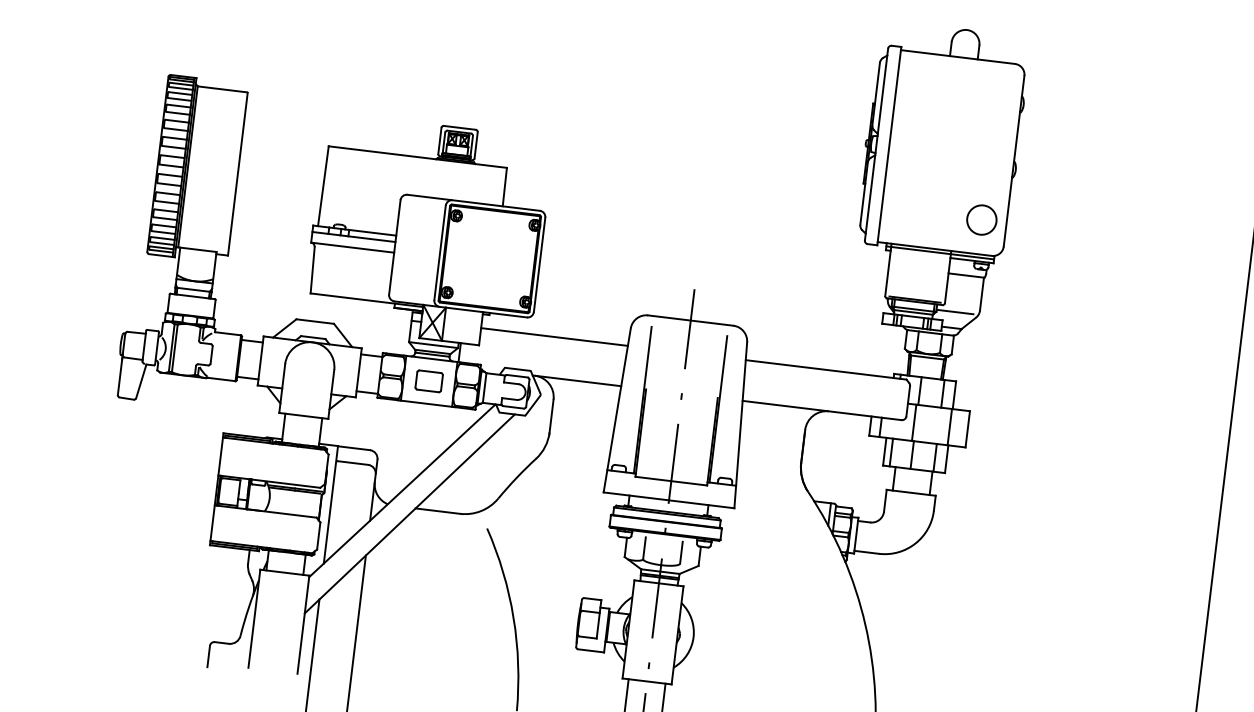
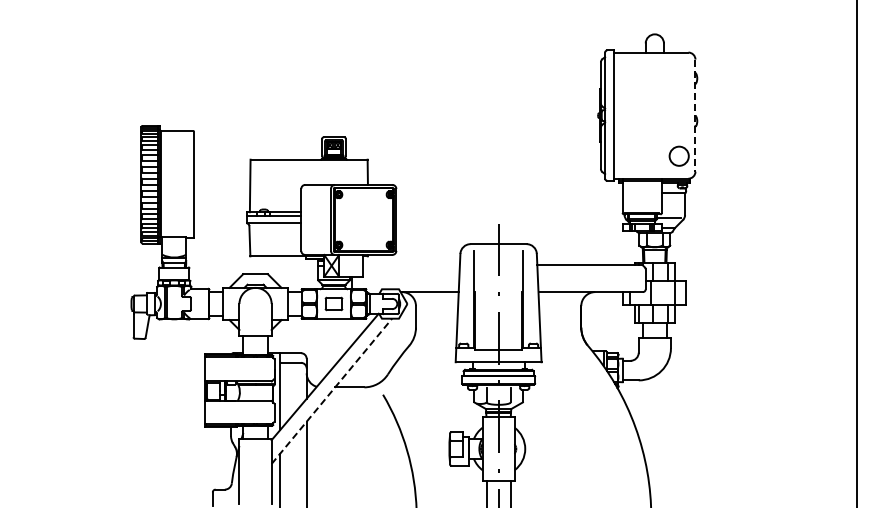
line: (1013, 162) -> (695, 116), solid -> dashed
line: (554, 337) -> (411, 265), removed
line: (410, 512) -> (332, 390), solid -> dashed

